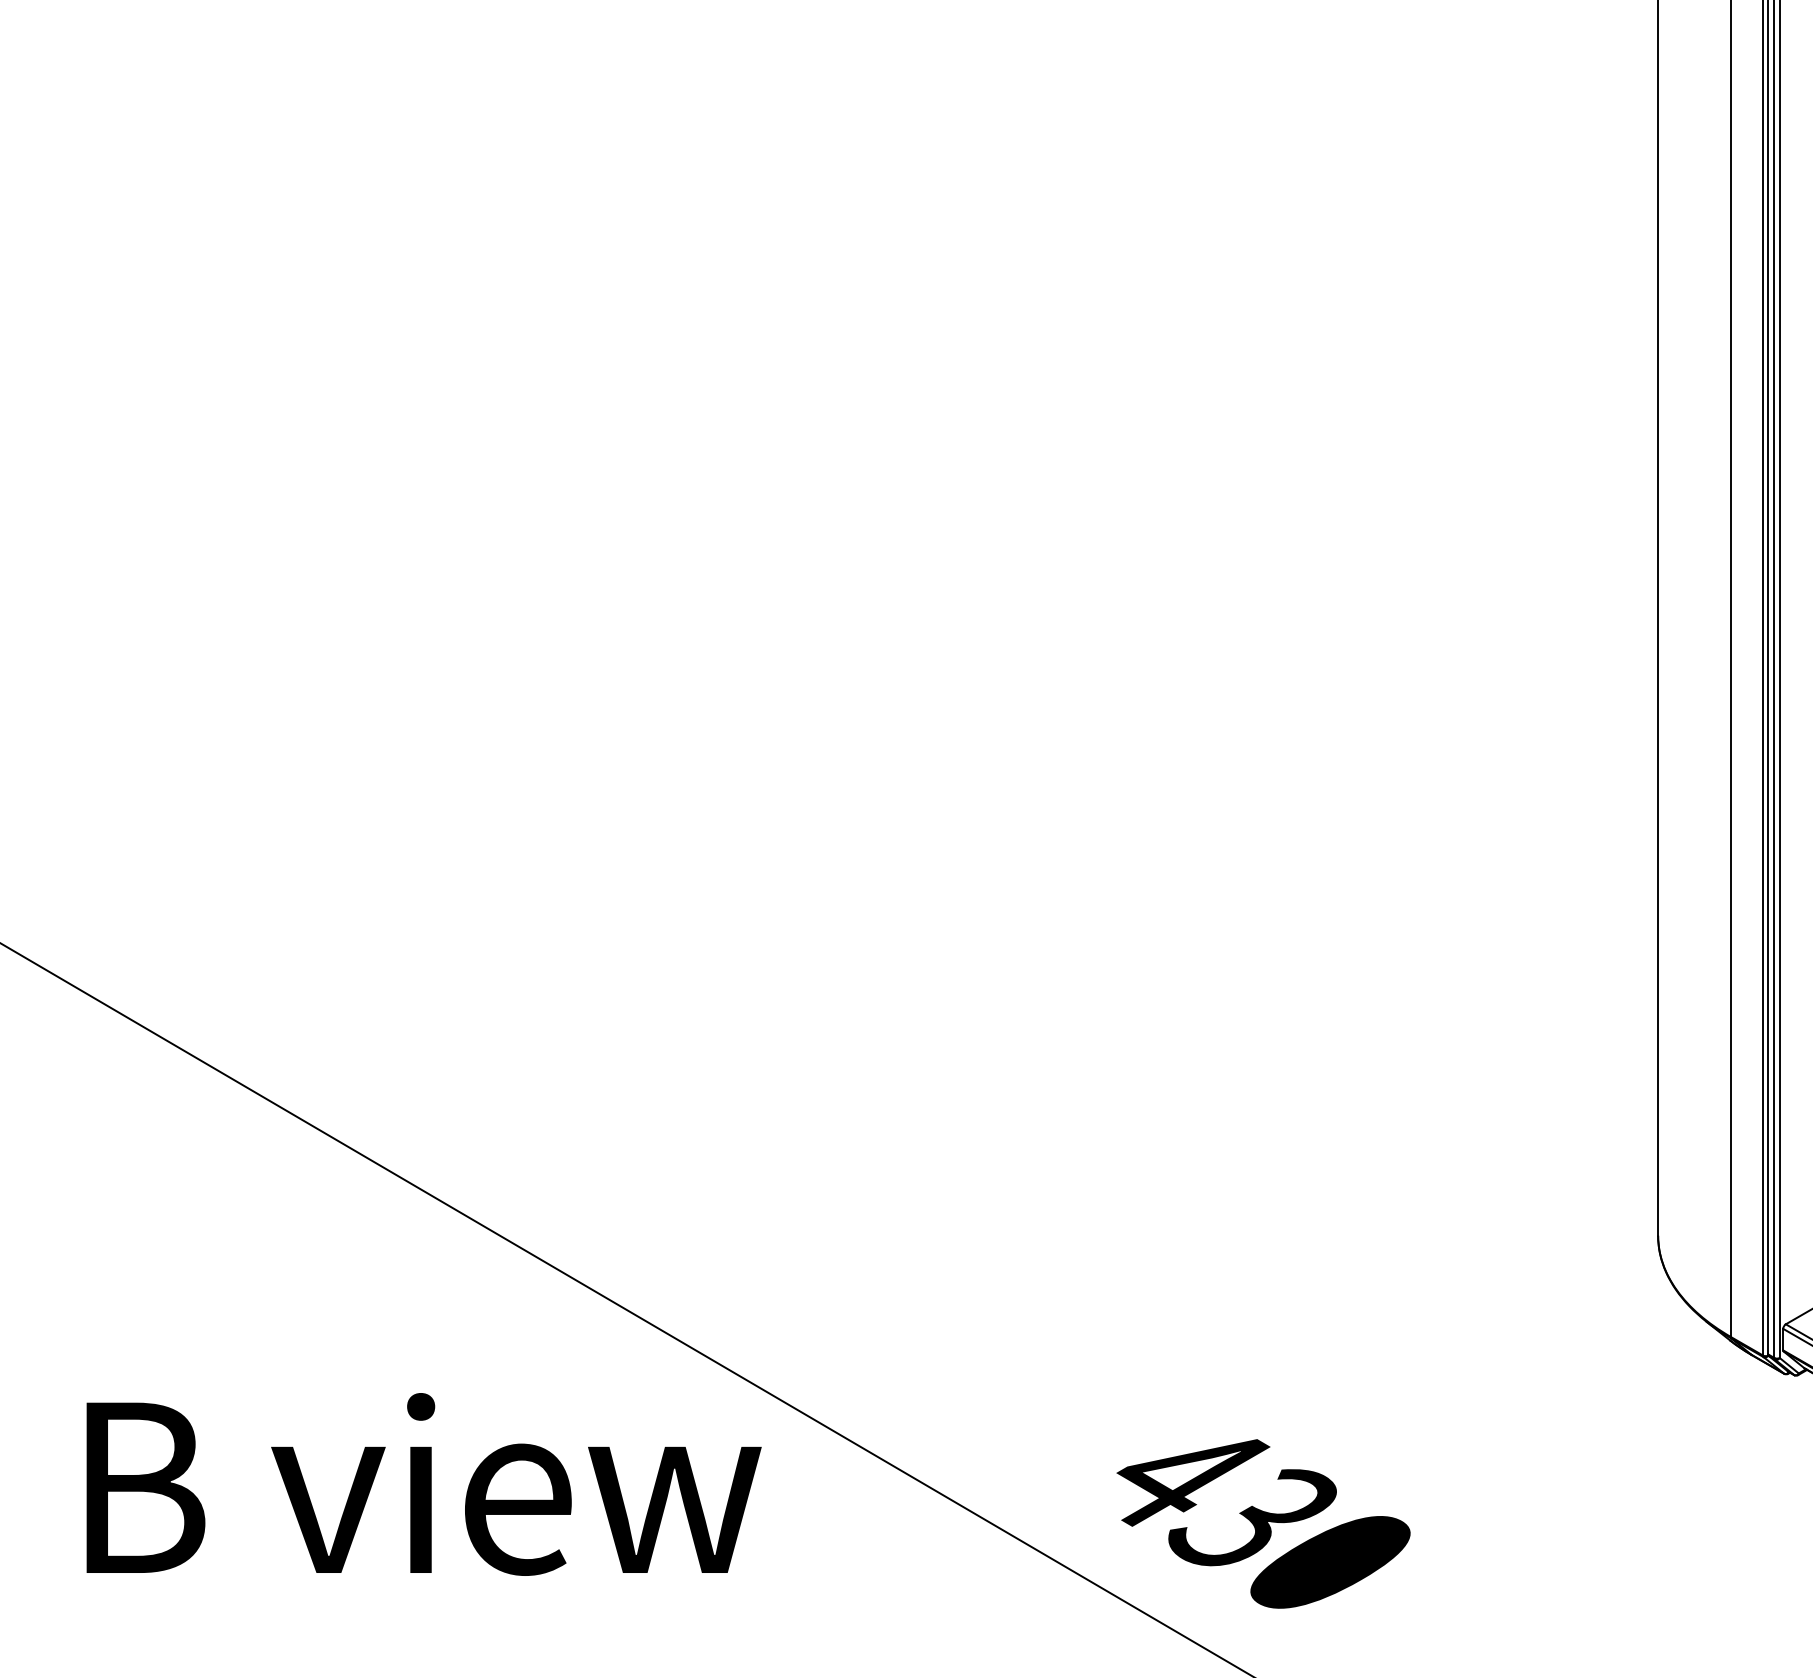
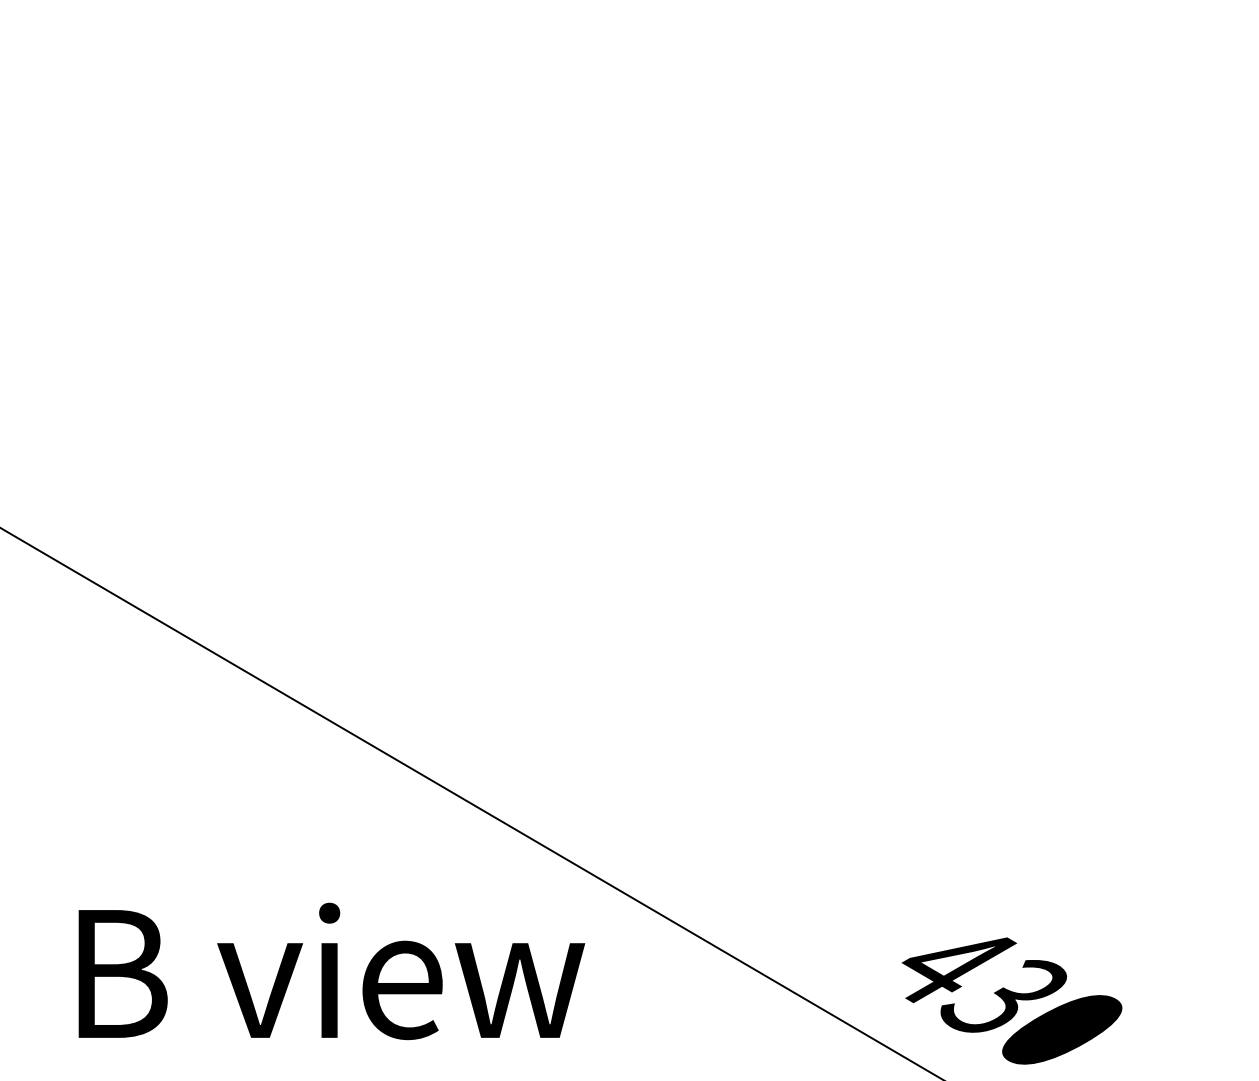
text: (423, 1484) -> (331, 971), moved

